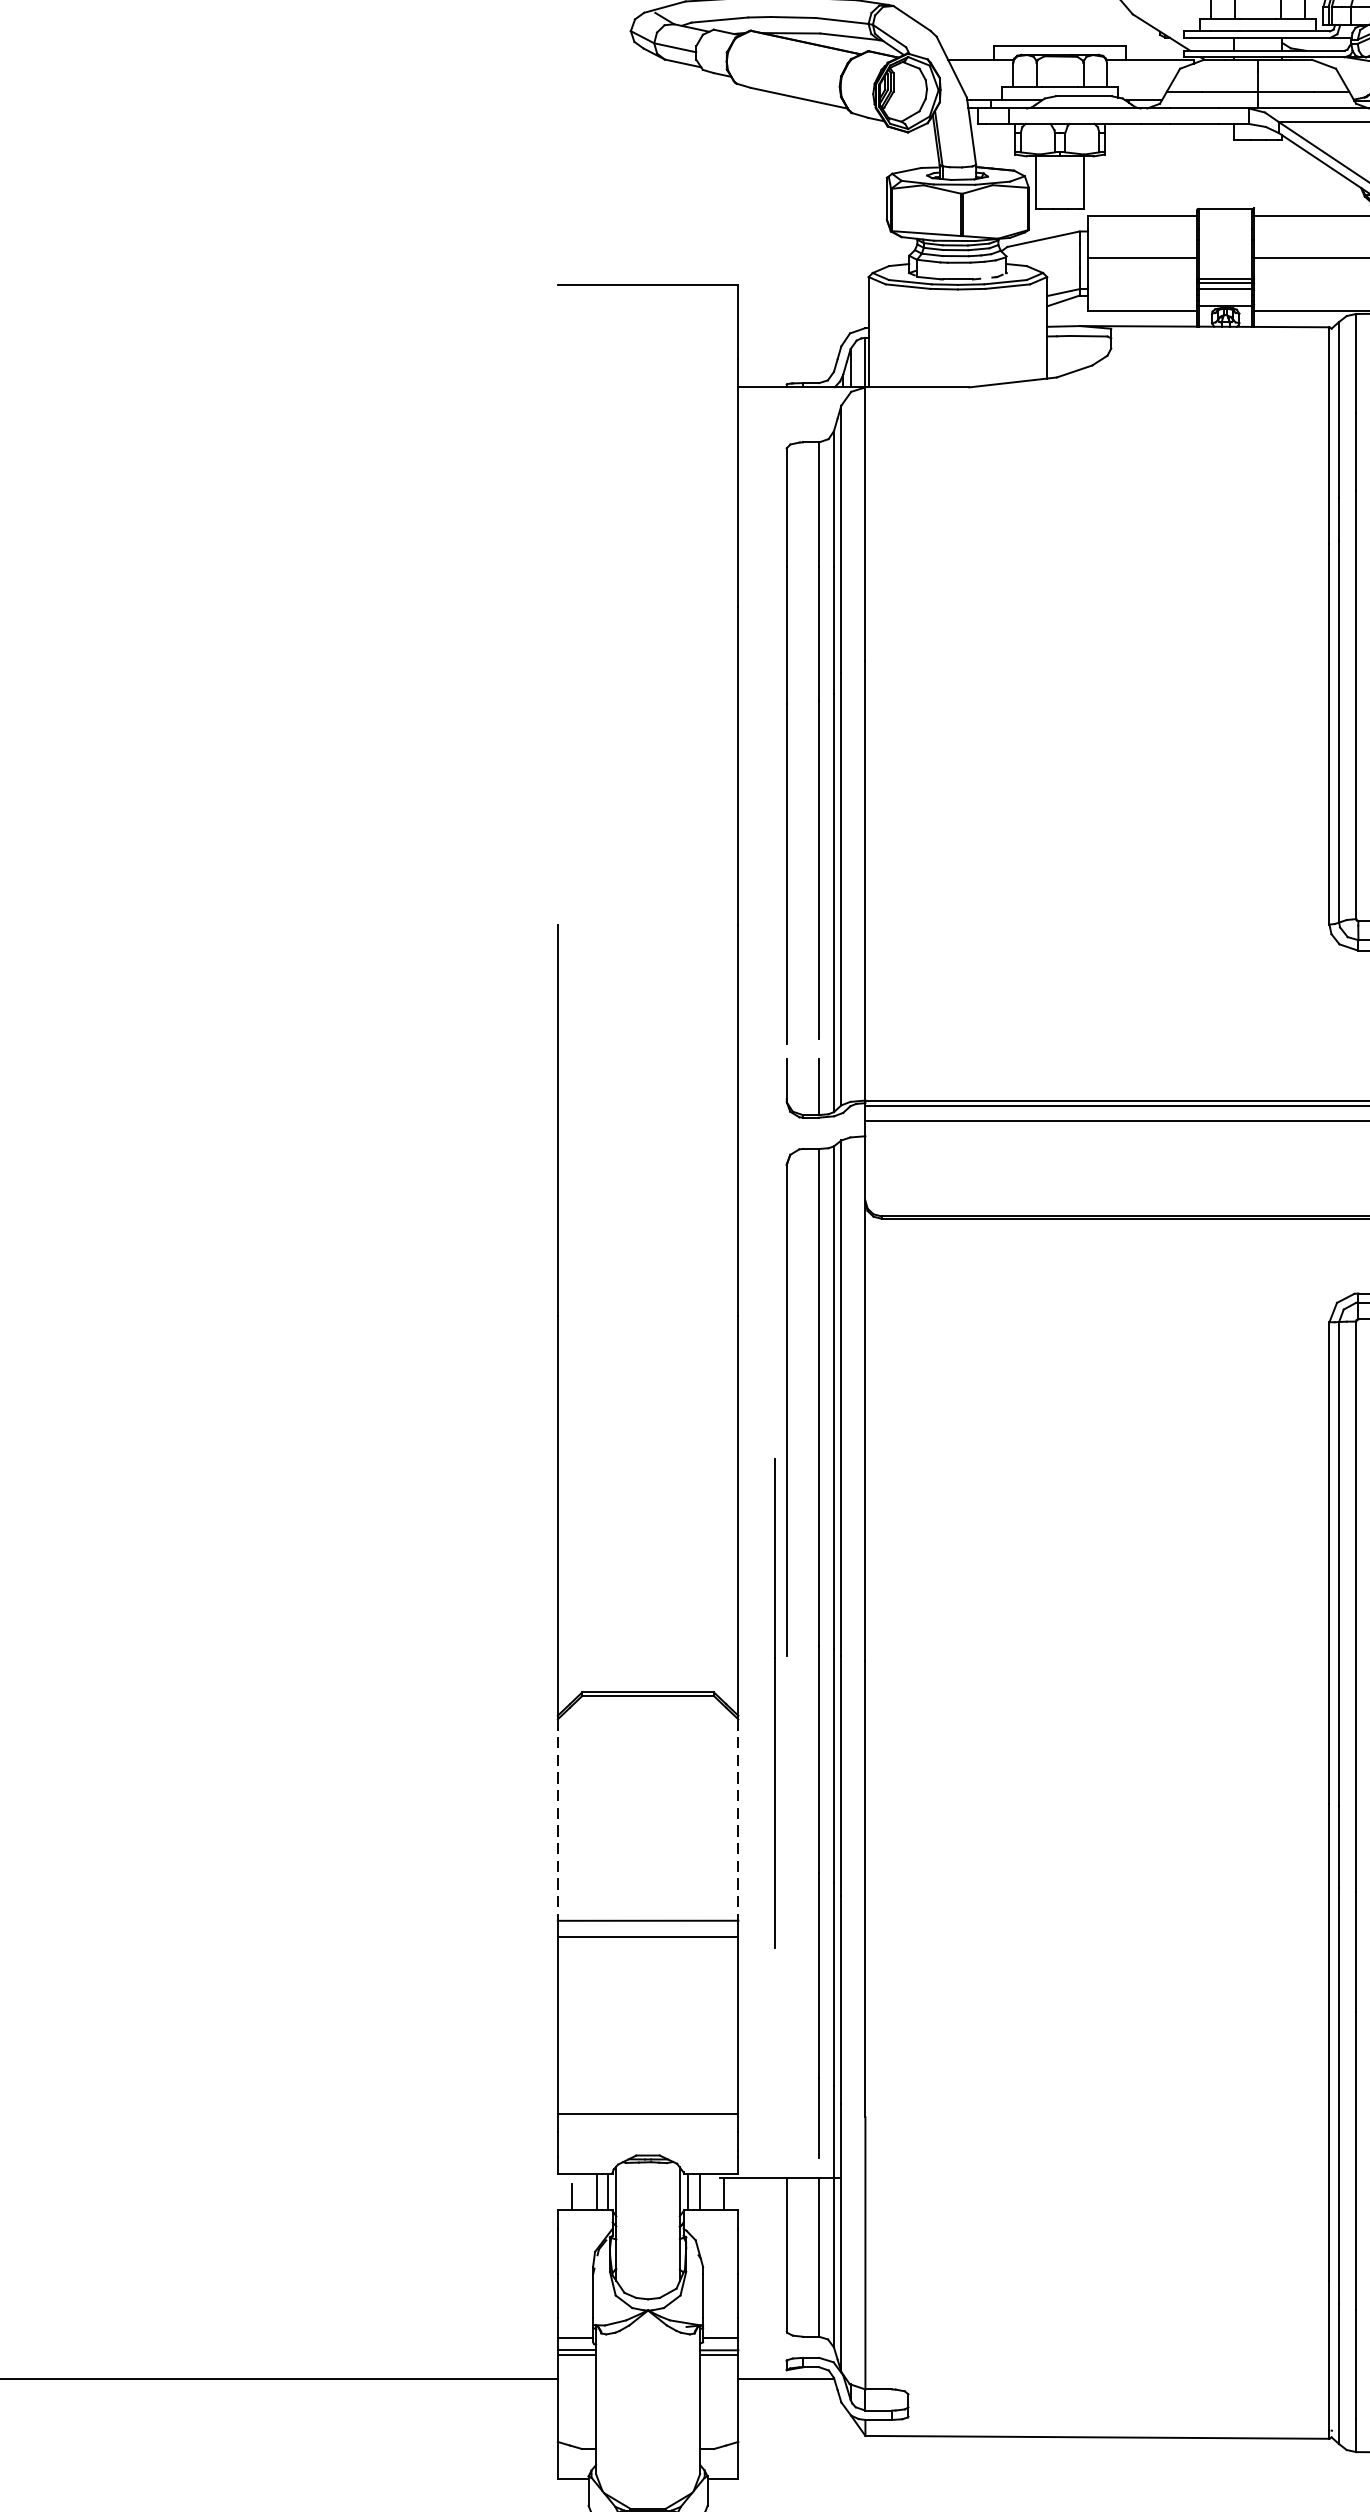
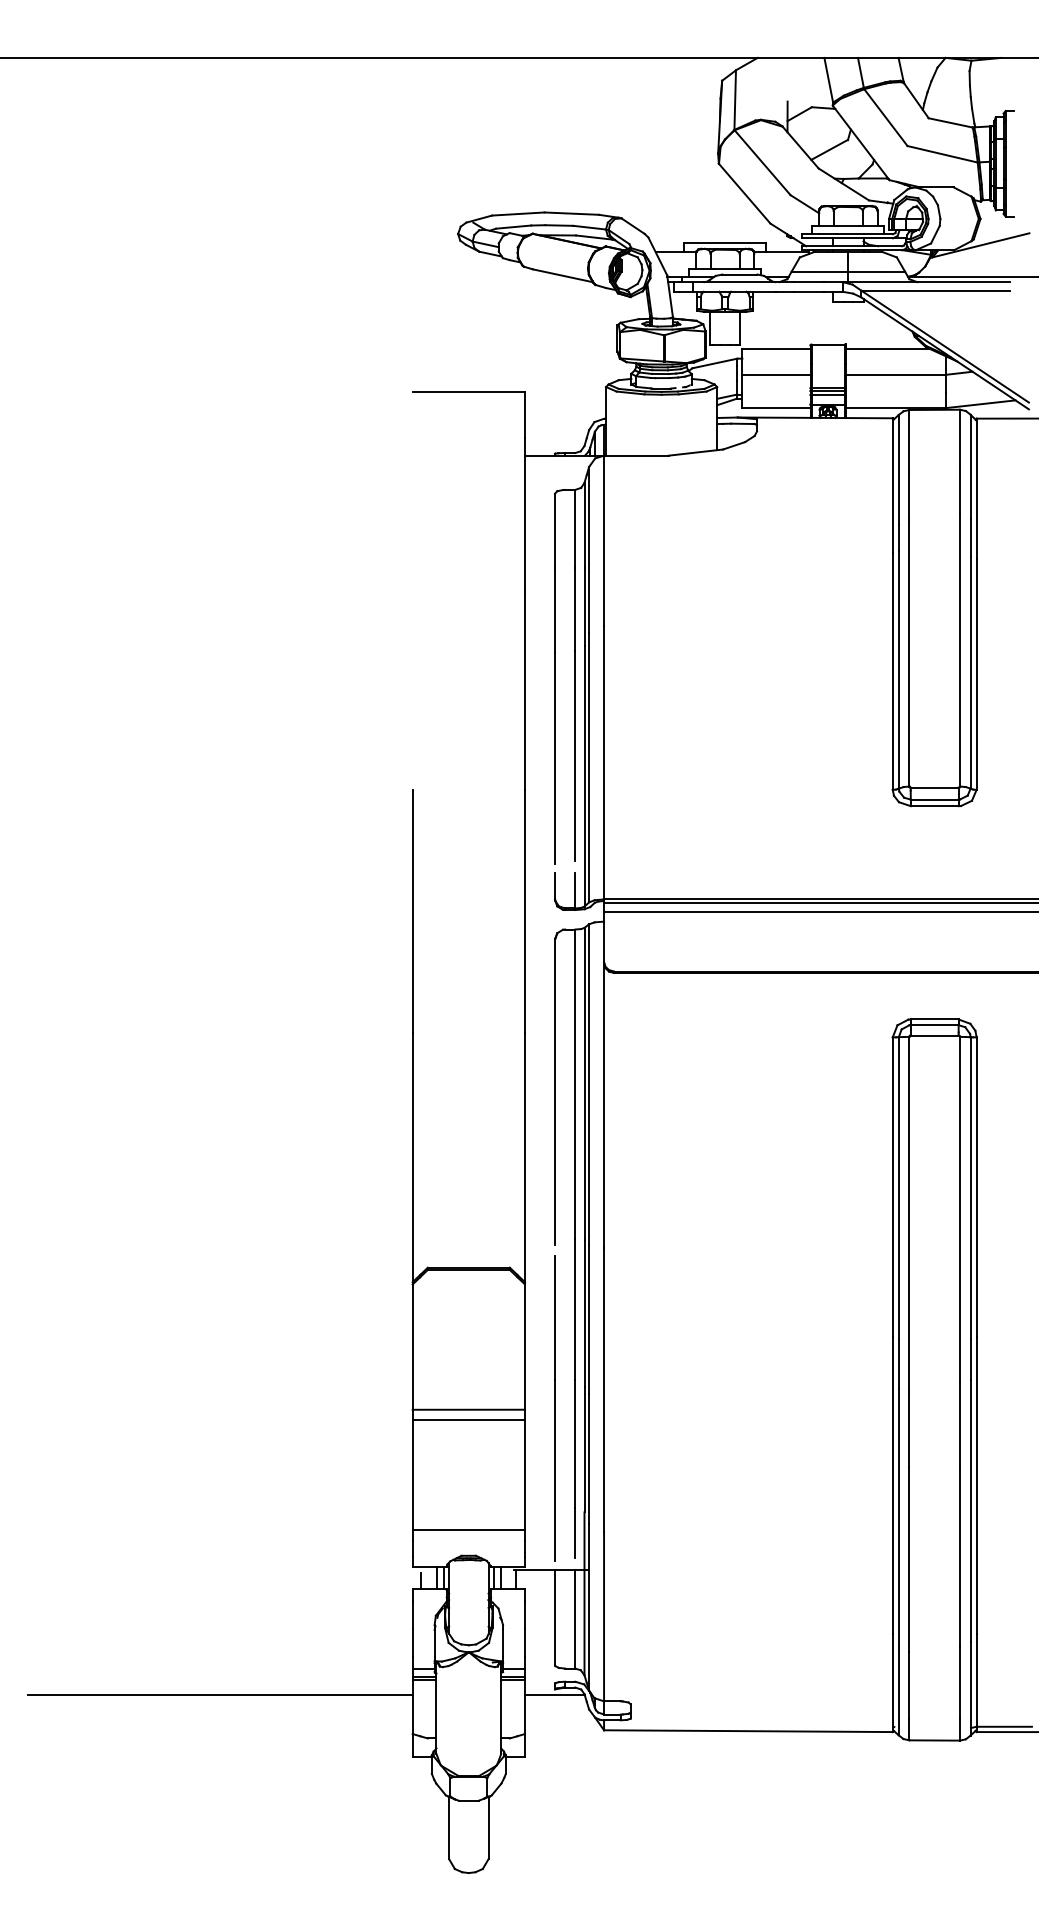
line: (774, 1703) -> (554, 1408), moved
line: (557, 1820) -> (412, 1347), dashed -> solid
line: (739, 1820) -> (525, 1347), dashed -> solid

